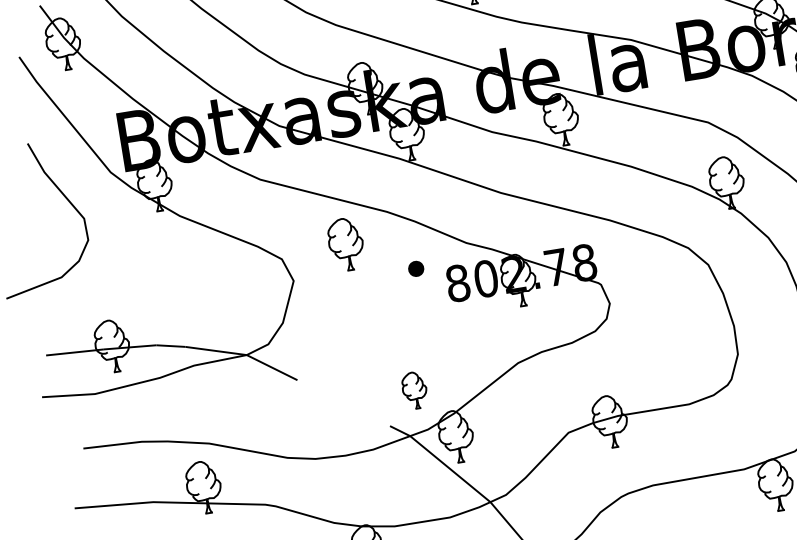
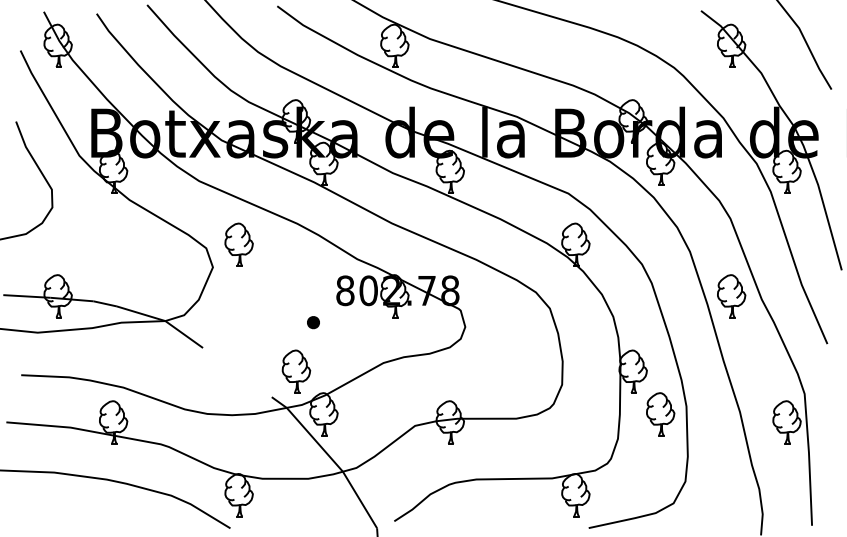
part: (345, 244) -> (238, 244), moved
part: (416, 268) -> (313, 322), moved
part: (414, 390) -> (296, 371), size x1.43

